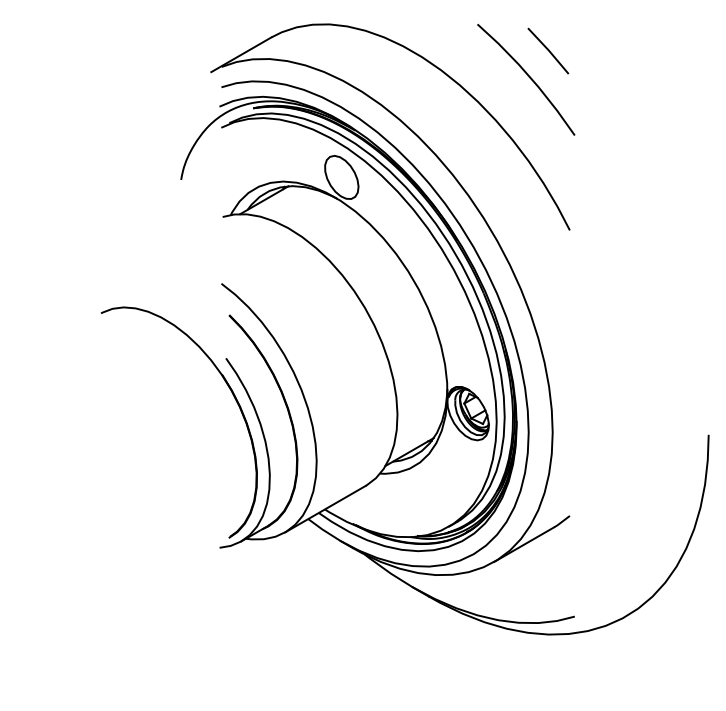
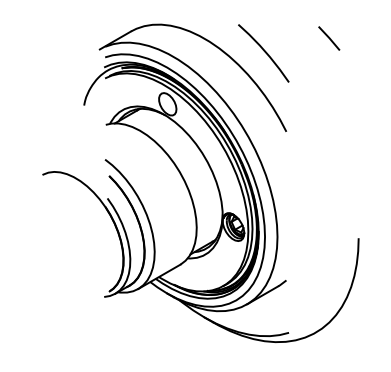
line: (548, 51) -> (329, 38), moved

